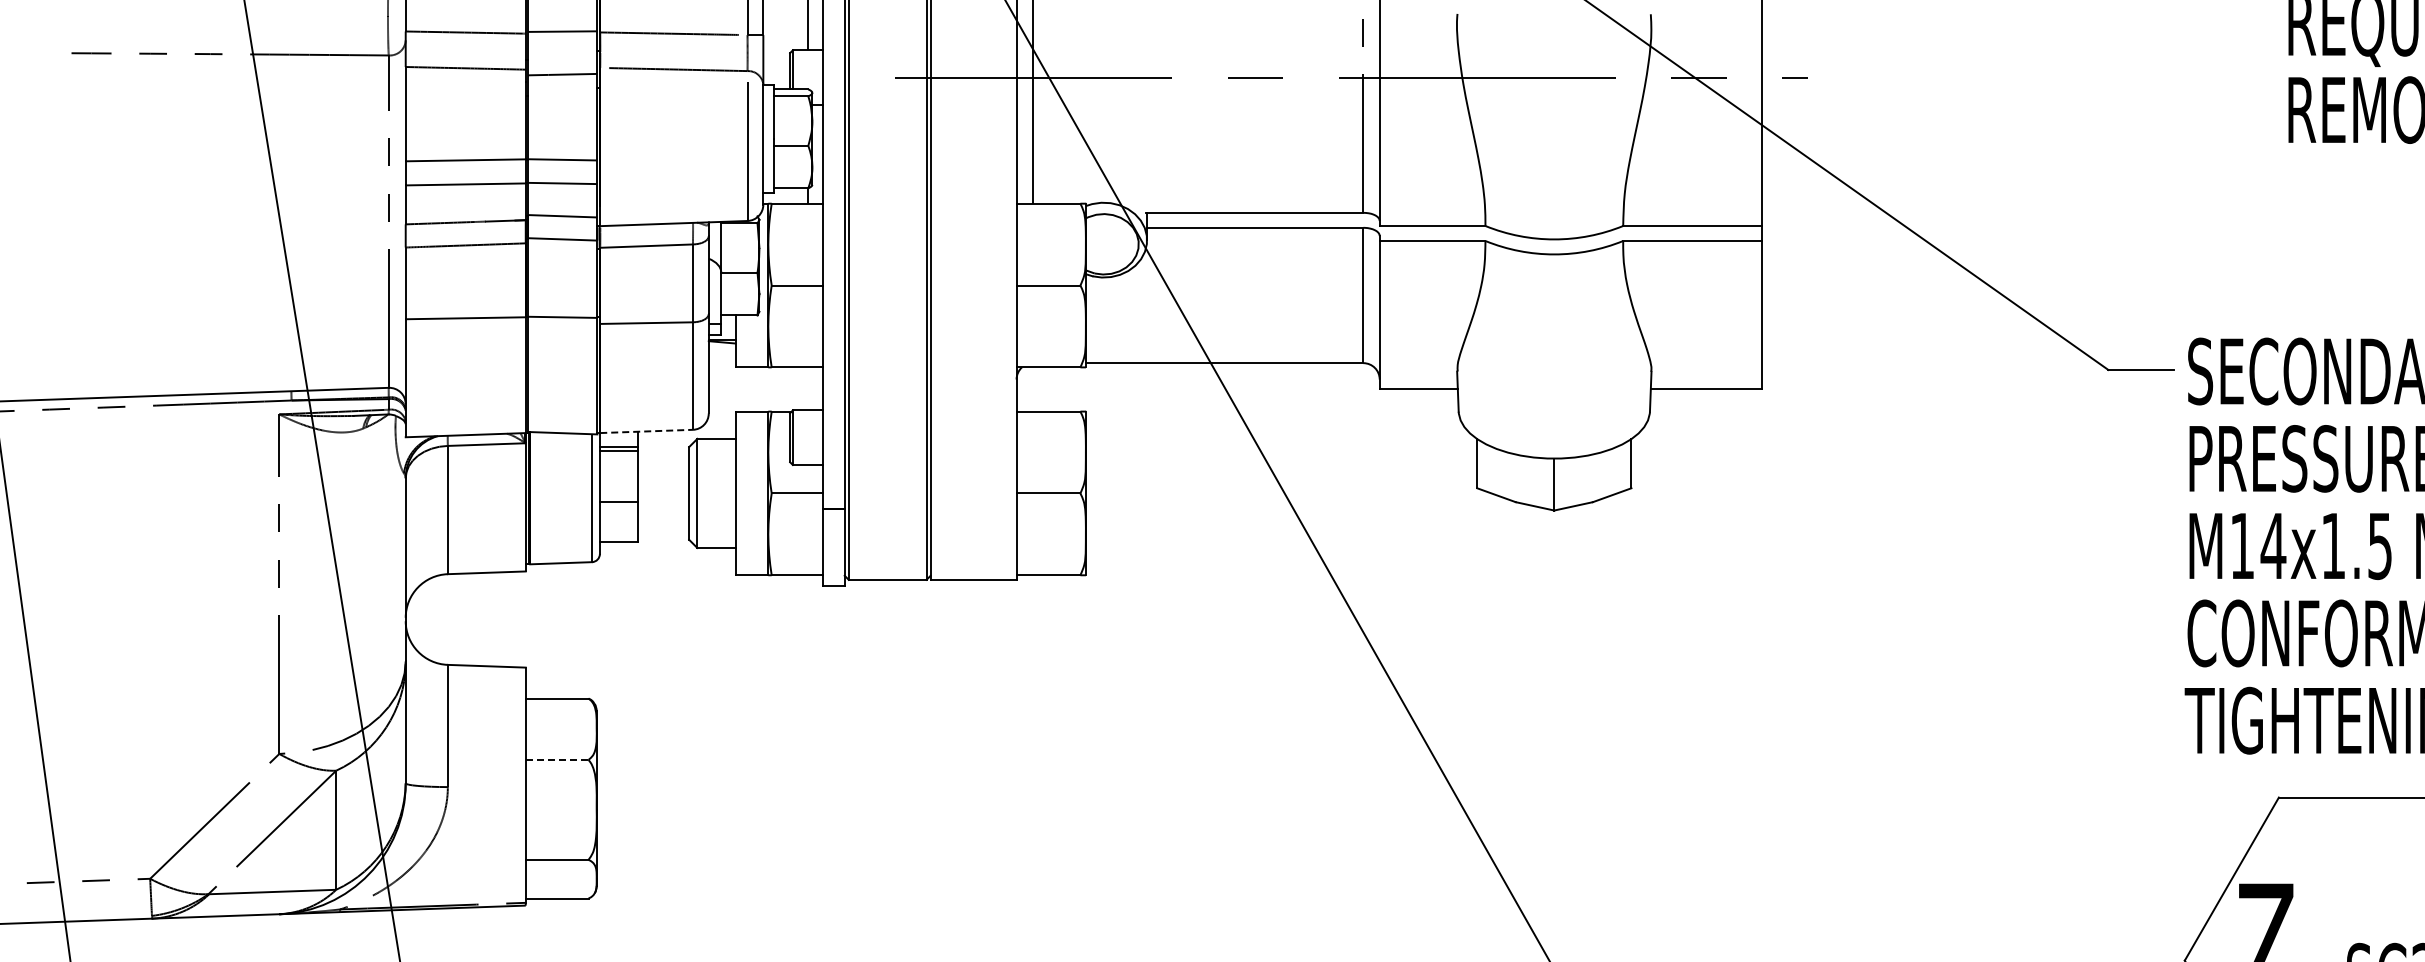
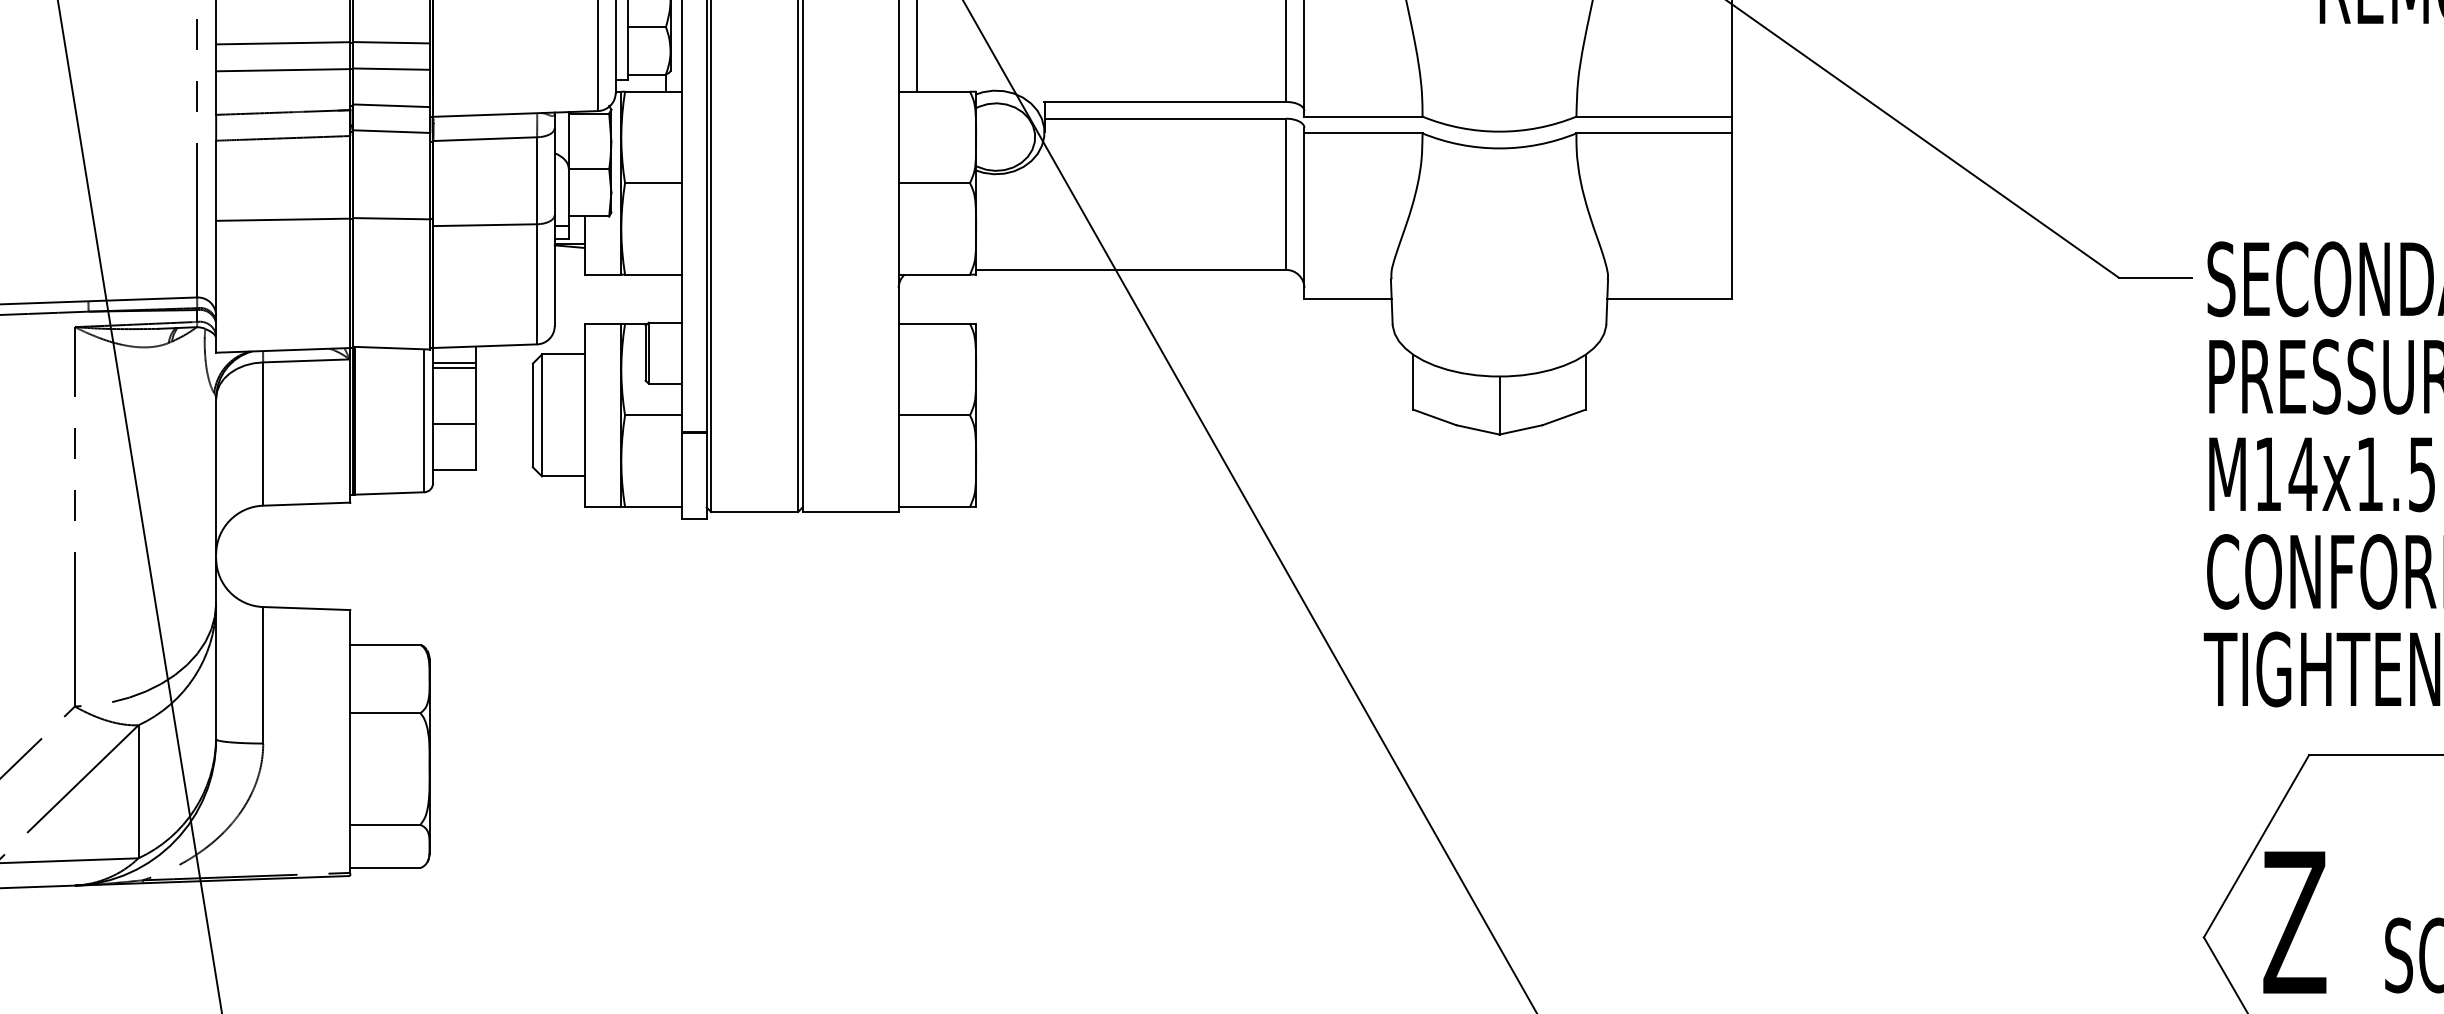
line: (647, 431) -> (486, 346), dashed -> solid
line: (557, 759) -> (385, 712), dashed -> solid

